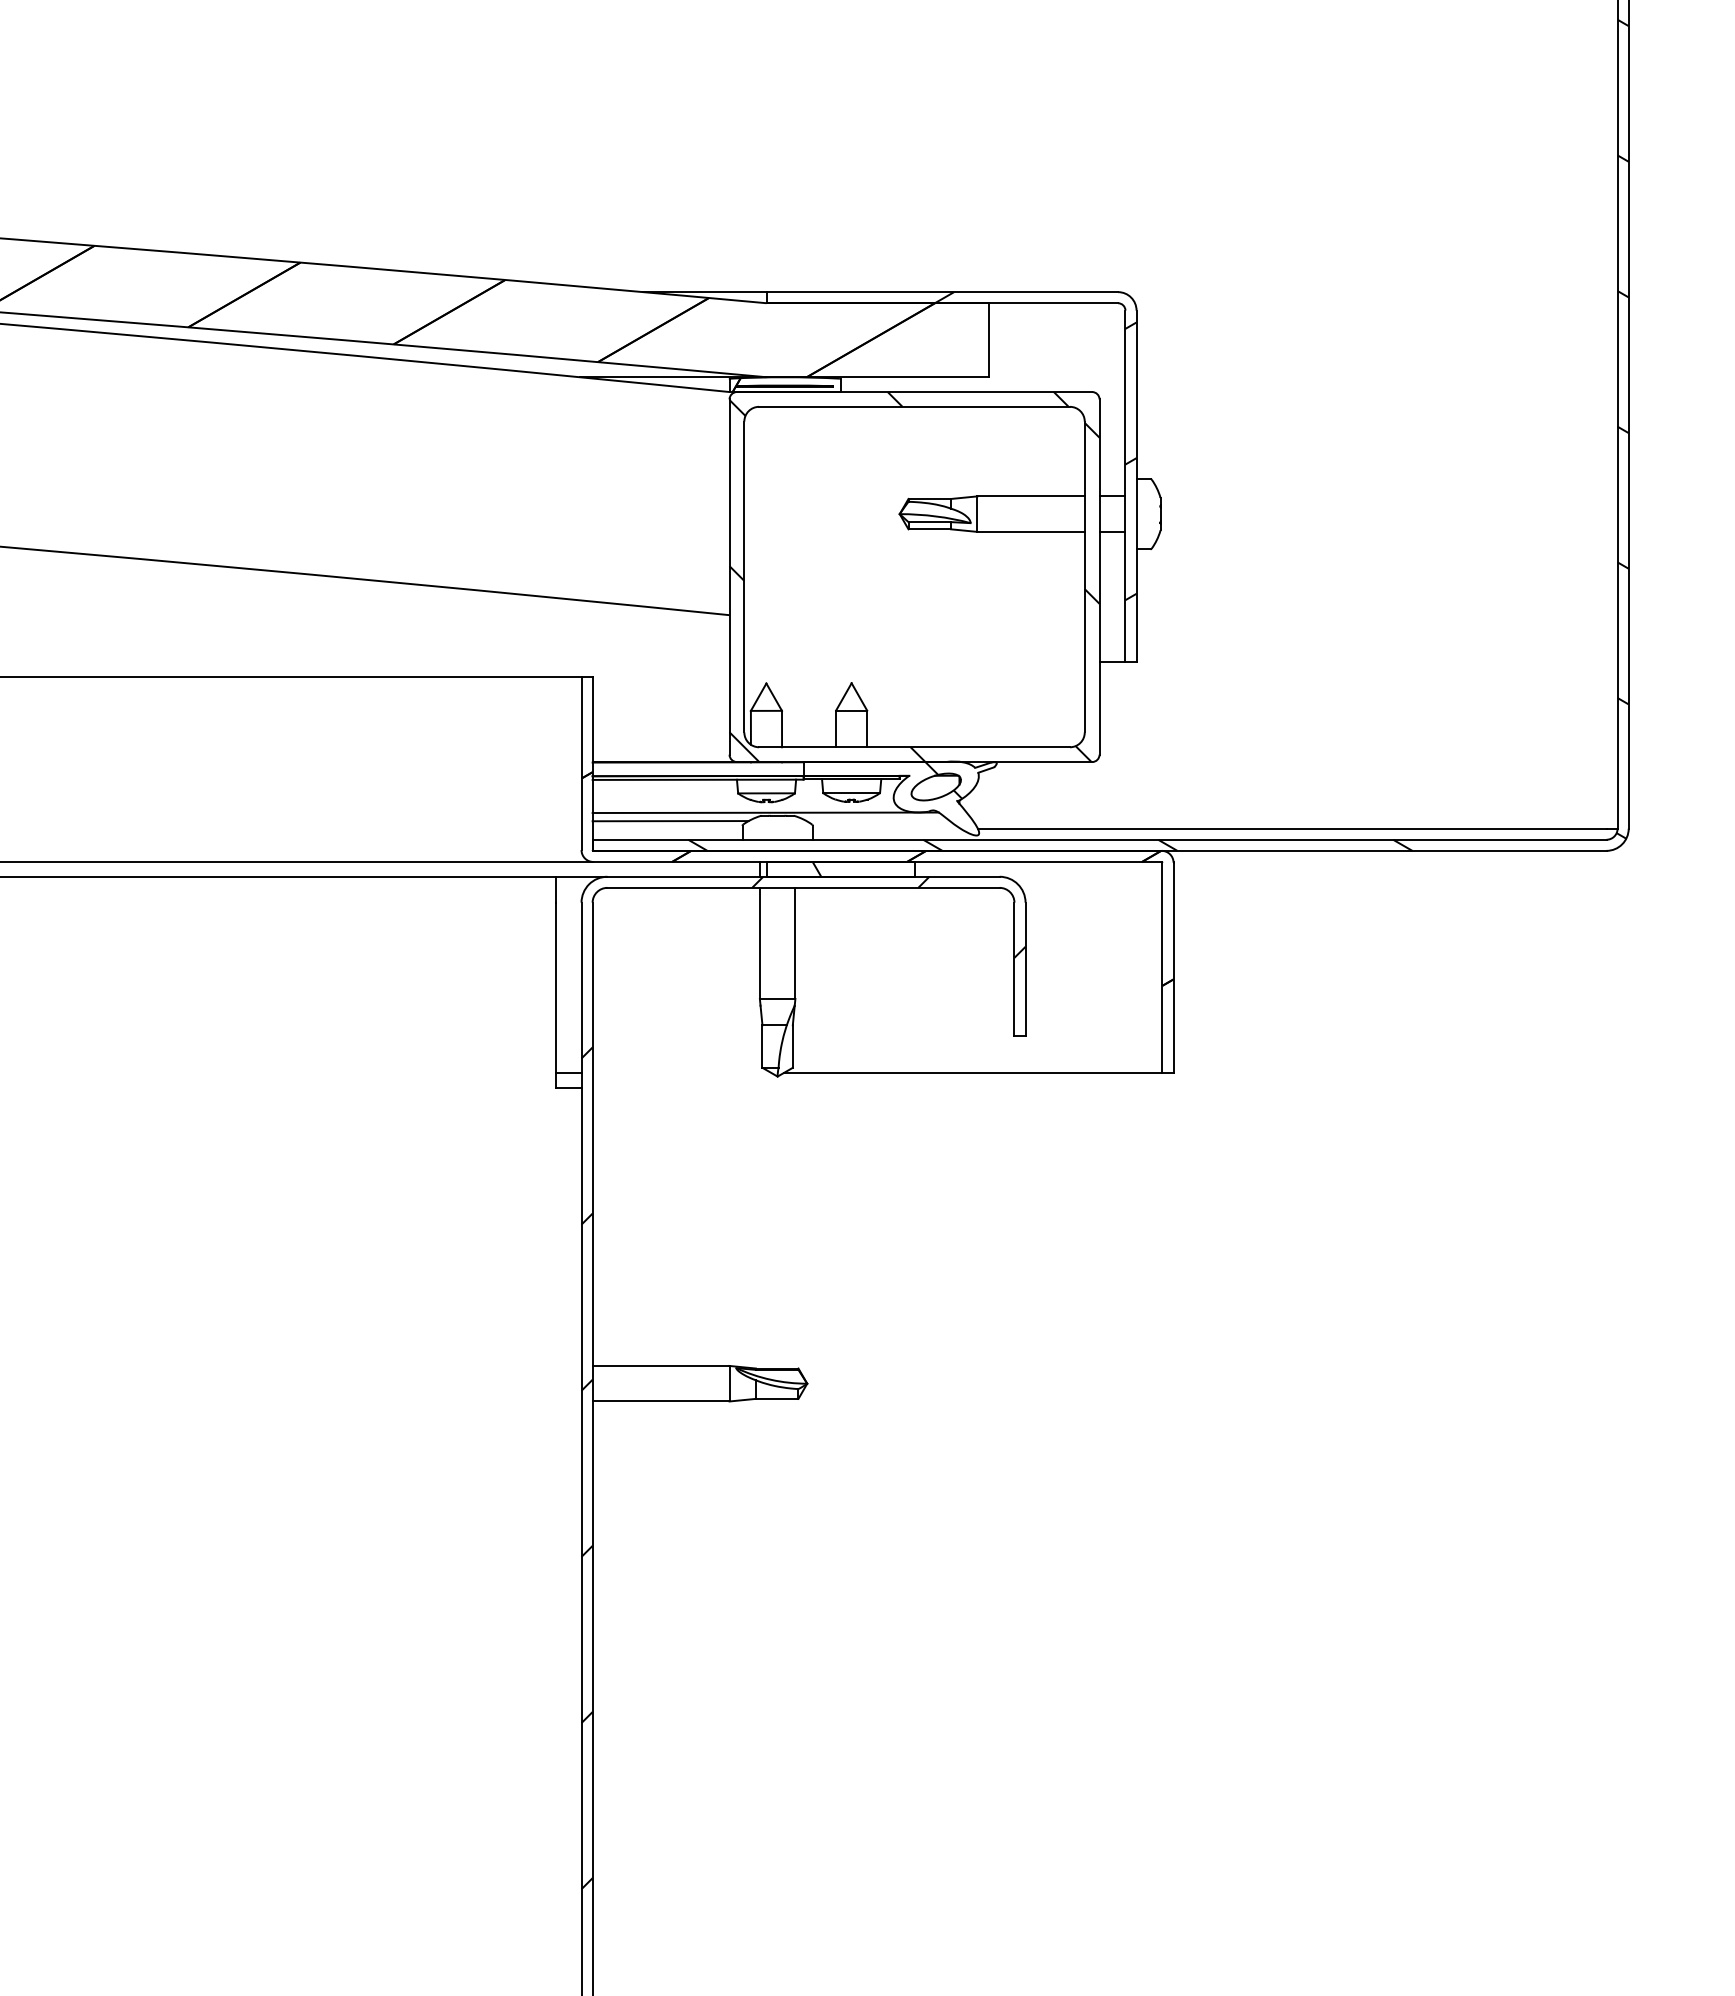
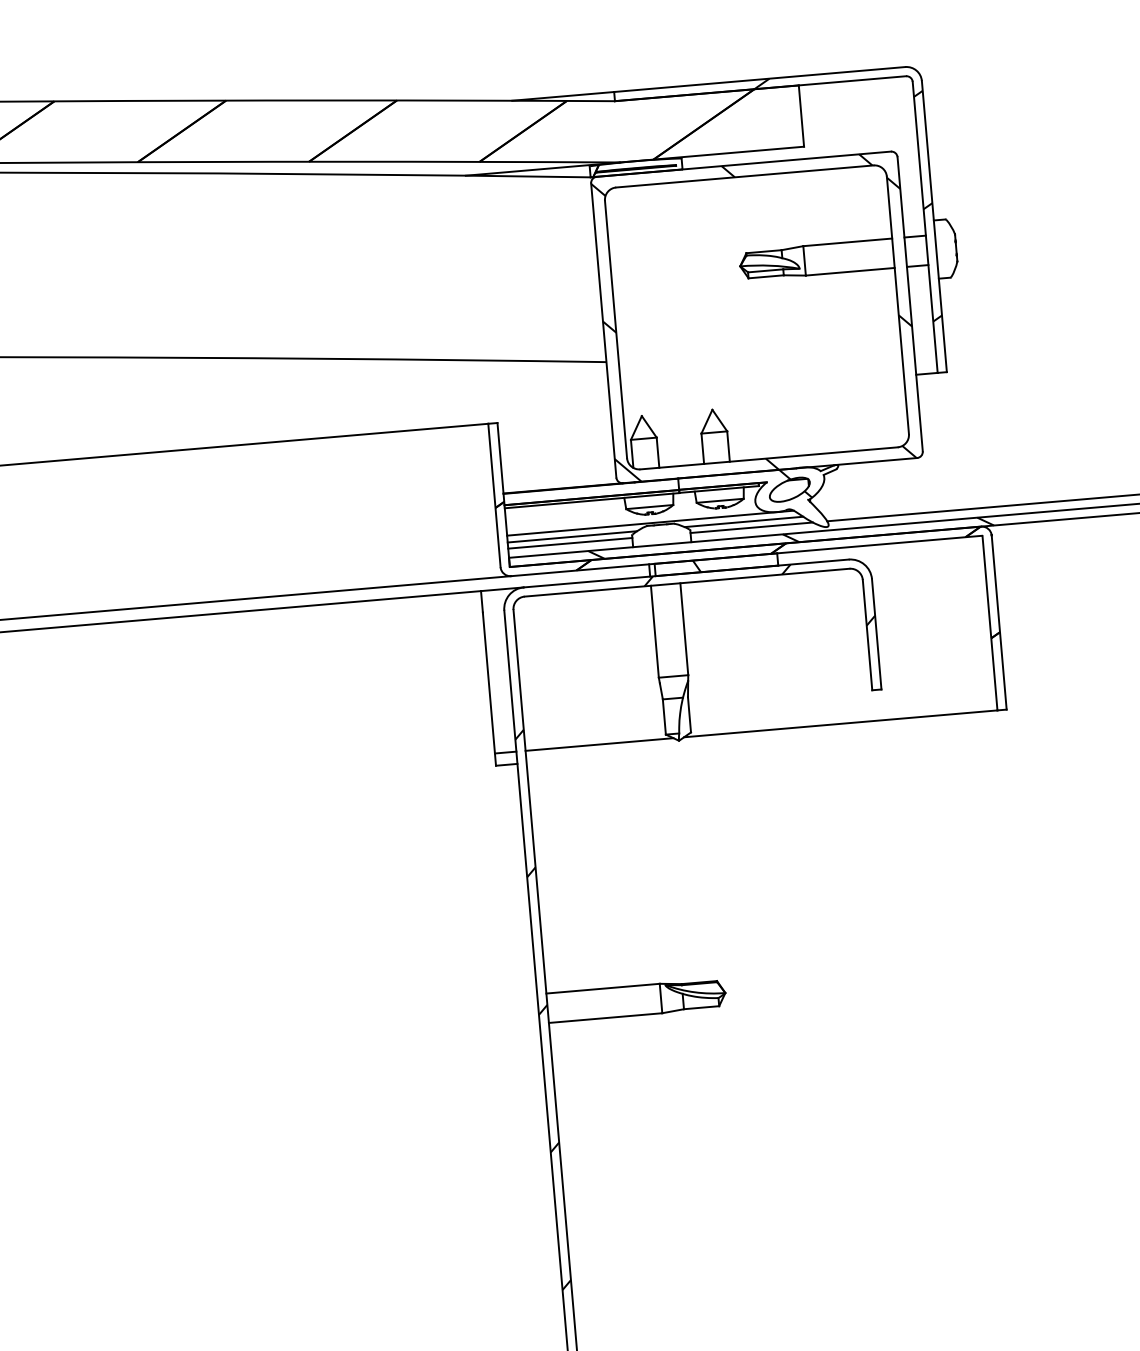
line: (877, 820) -> (743, 521), added
line: (667, 828) -> (570, 543), added
line: (886, 828) -> (751, 527), added
line: (681, 1072) -> (599, 744), added

